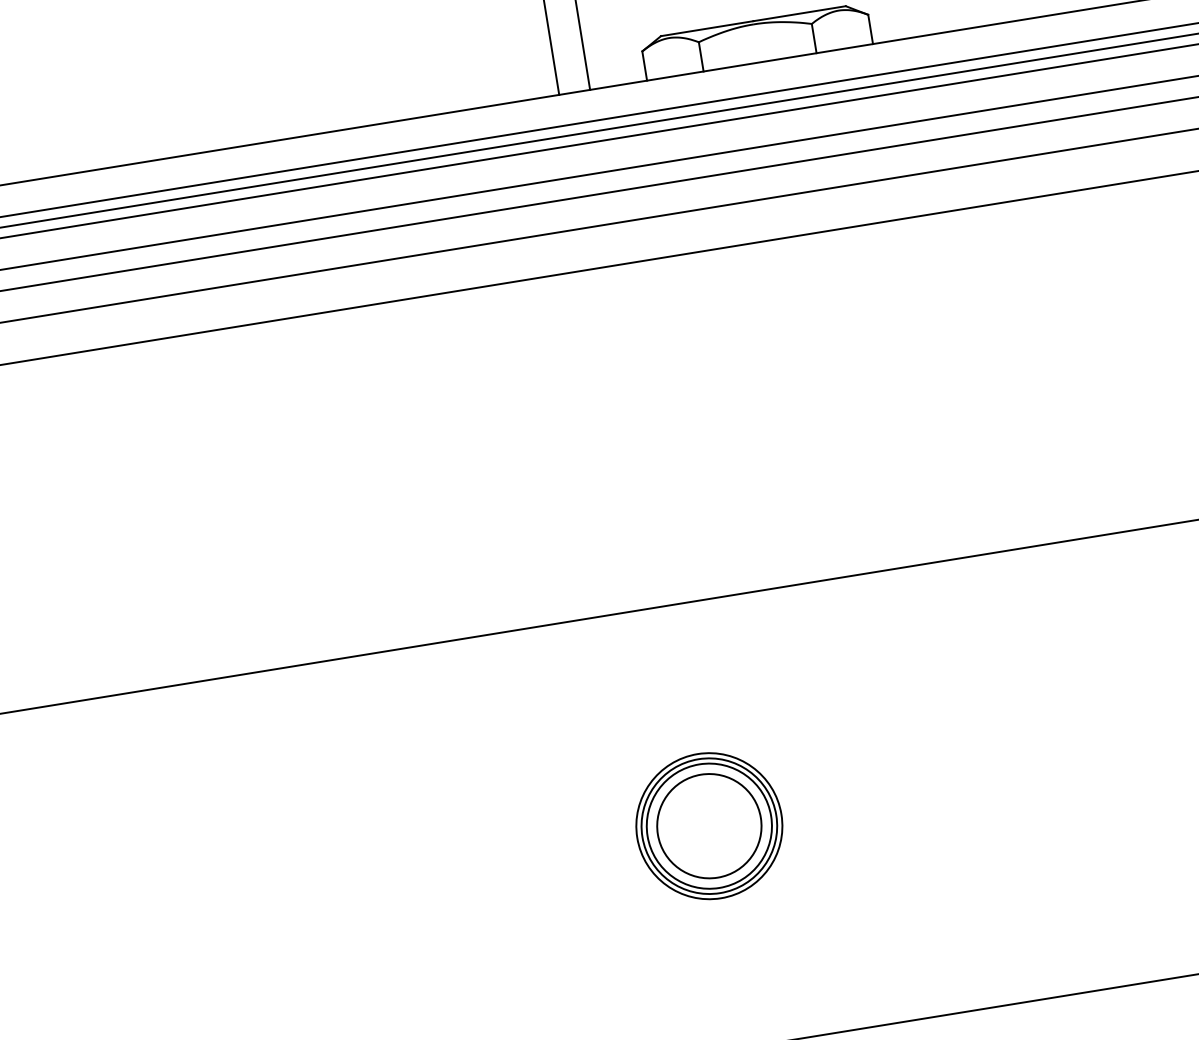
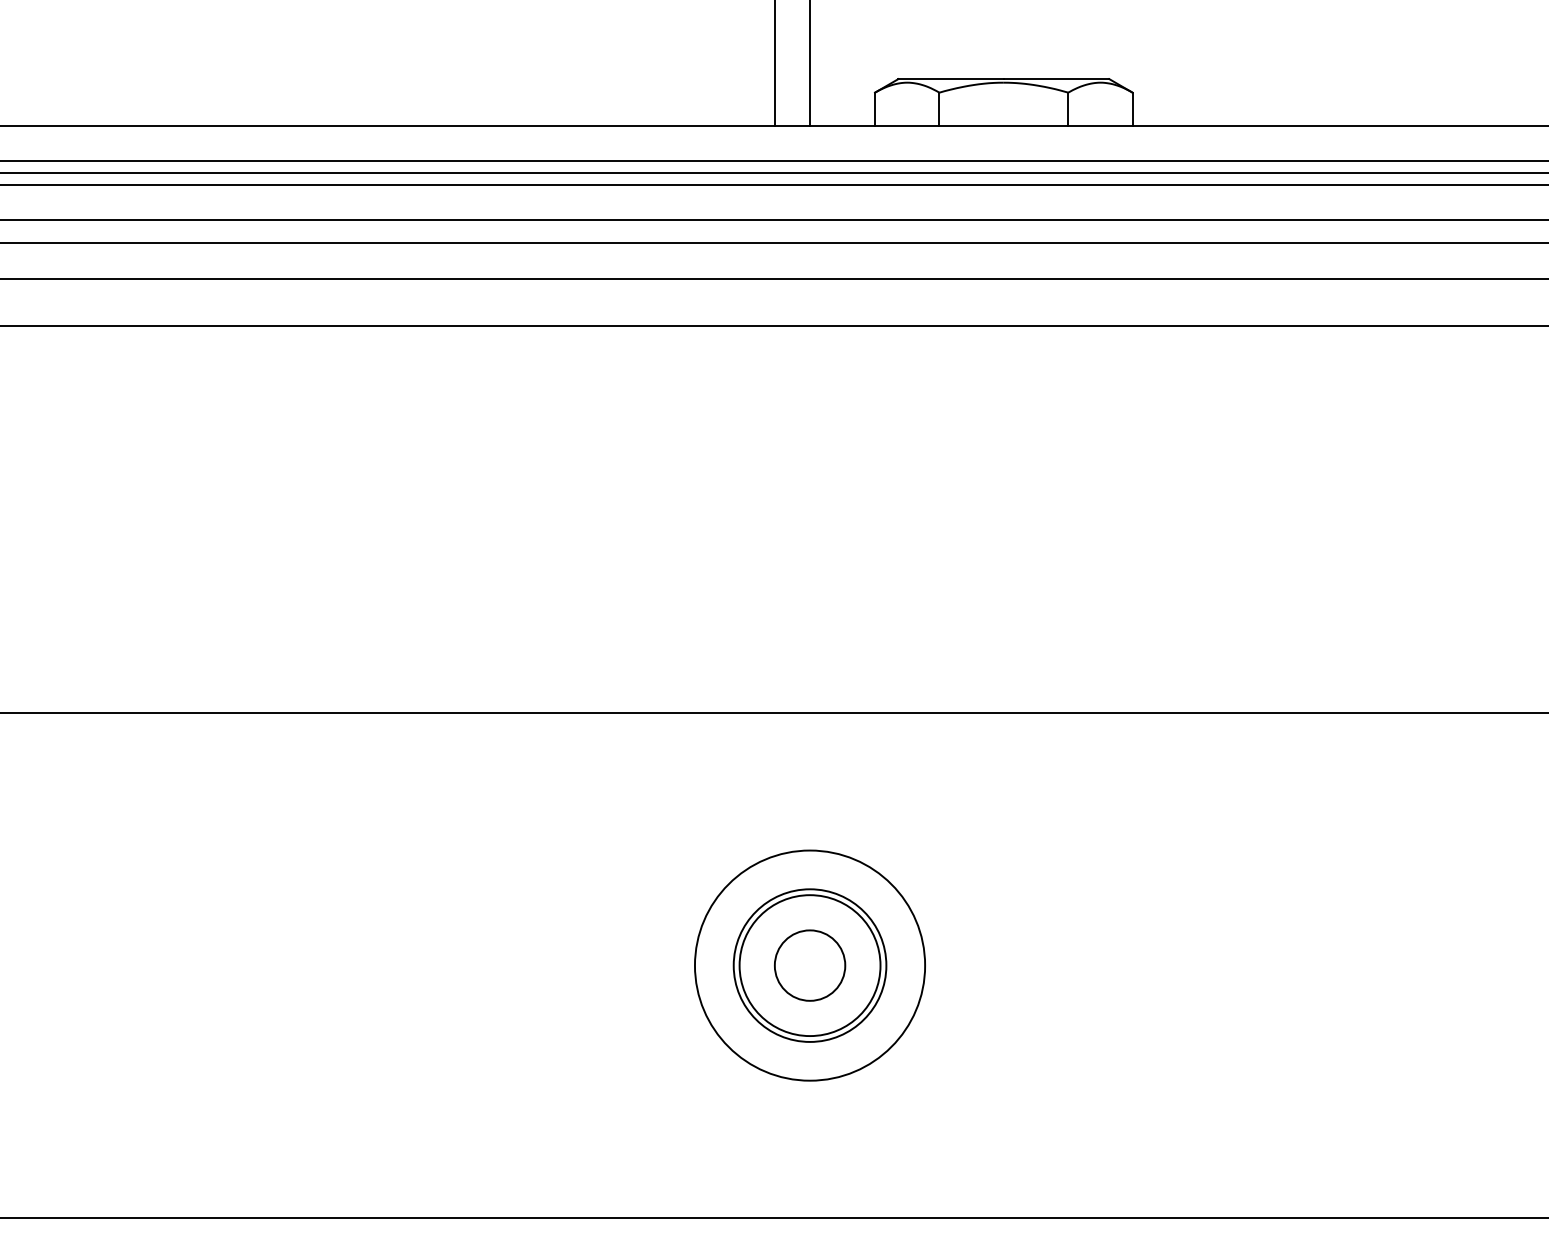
circle: (708, 826) -> (809, 965), size x0.6
circle: (708, 826) -> (809, 965), size x1.4

